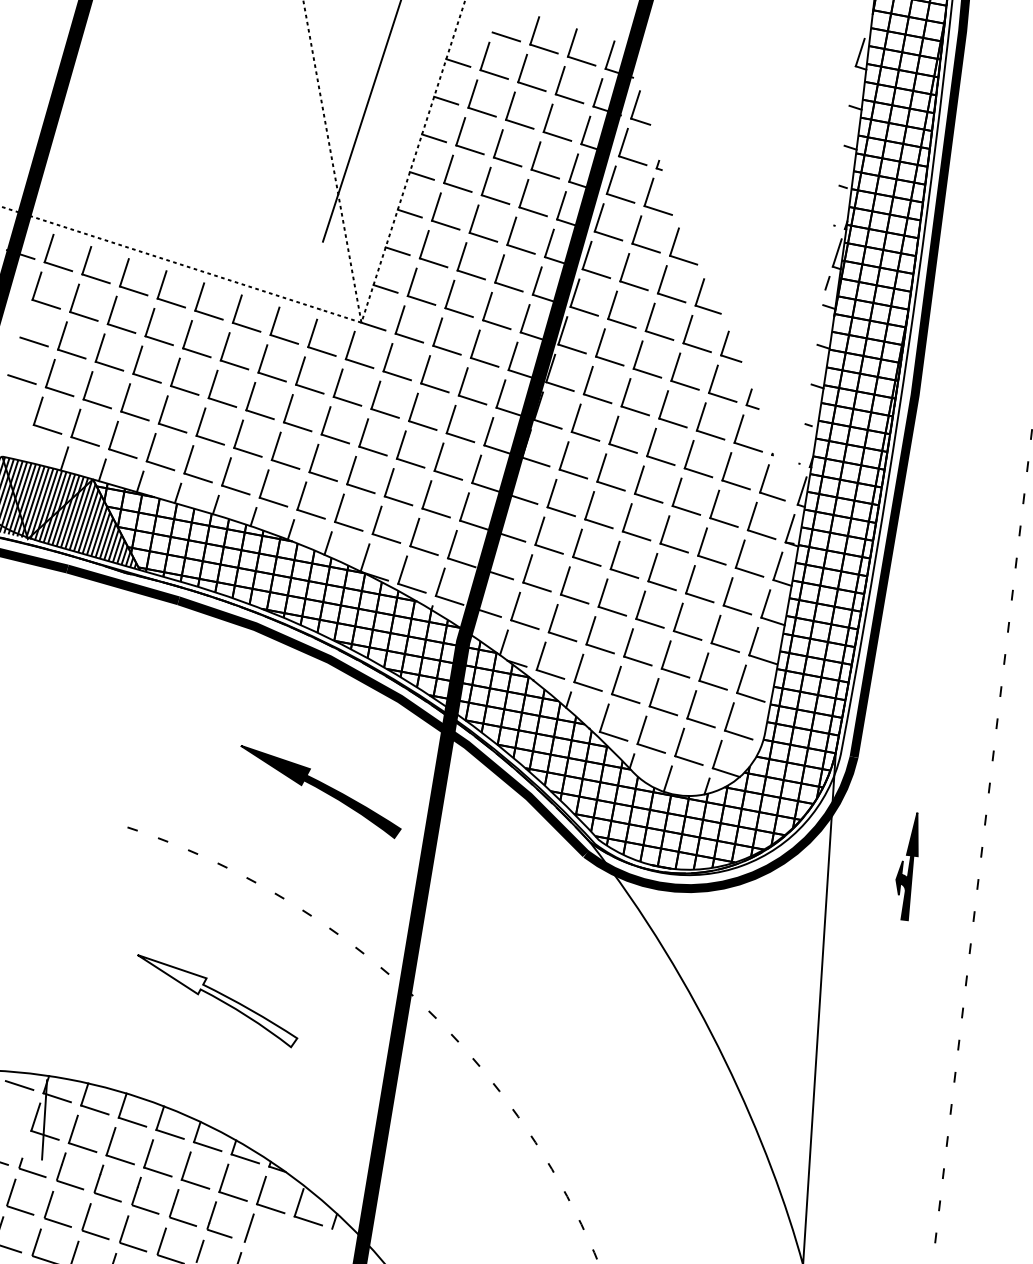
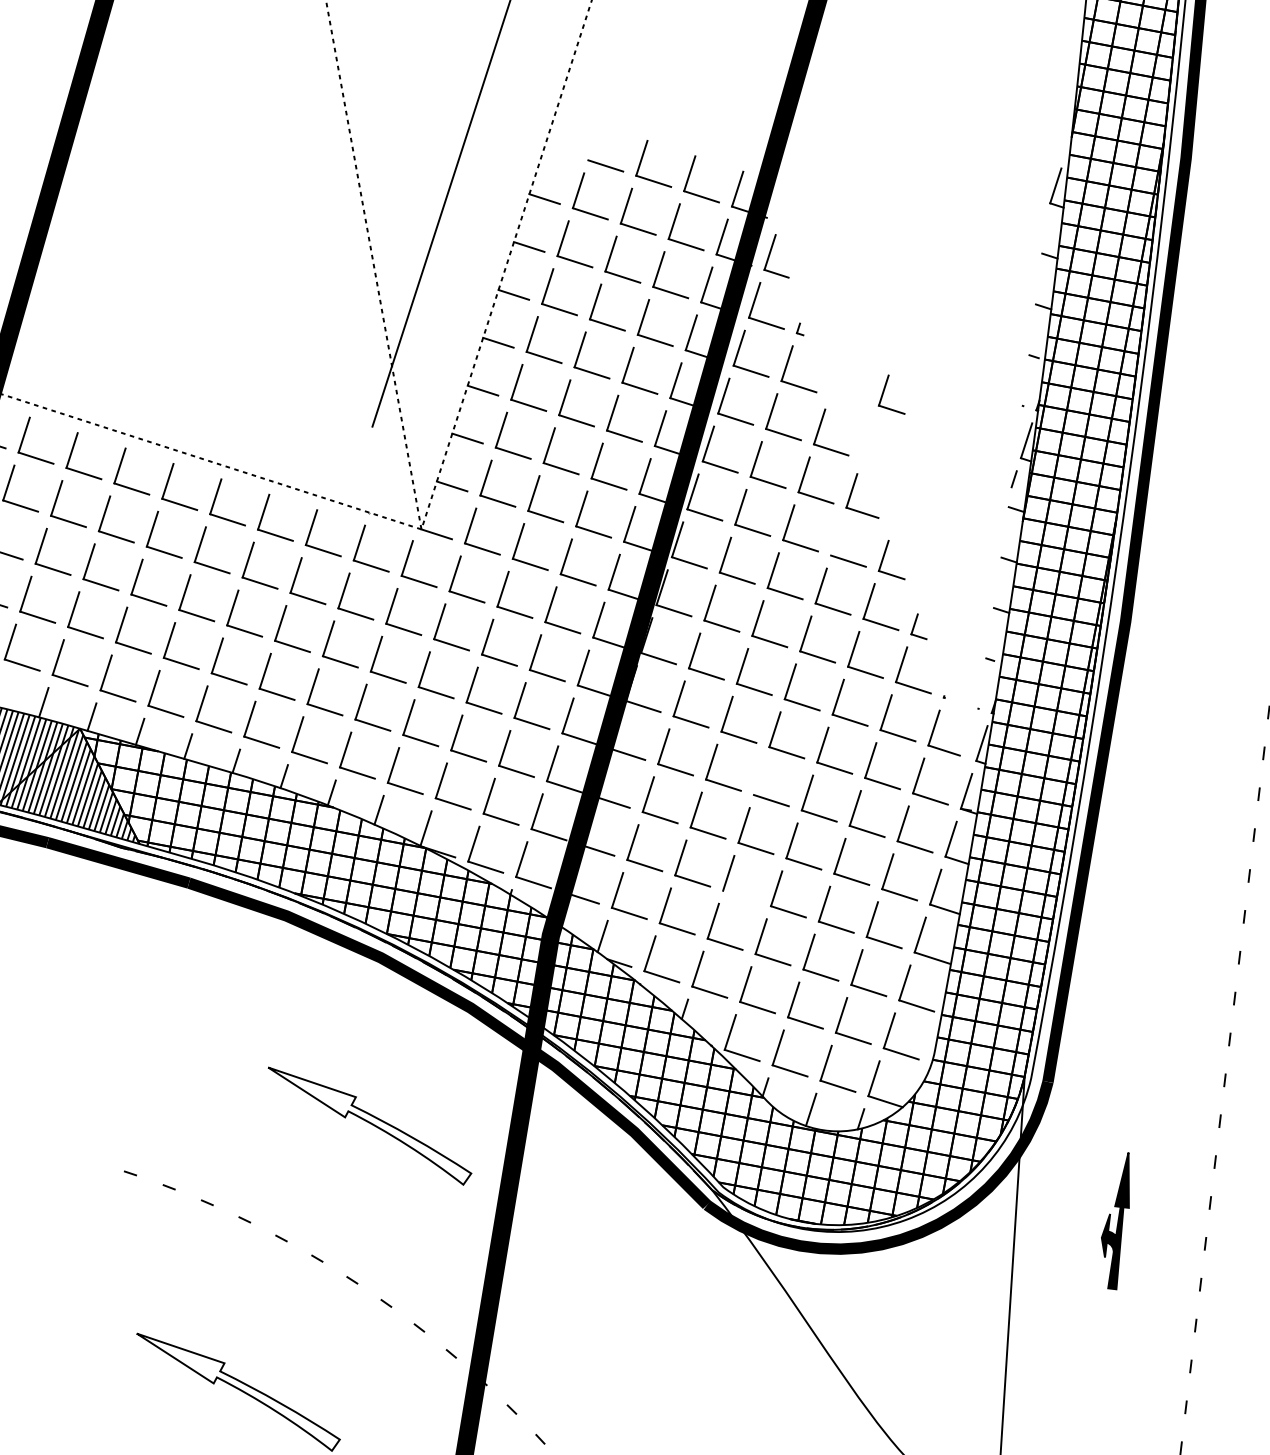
part: (725, 215) -> (884, 393), added
line: (687, 329) -> (836, 538), removed
line: (626, 517) -> (758, 777), removed
line: (612, 610) -> (740, 895), removed
fill: (320, 791) -> (369, 1125), removed

